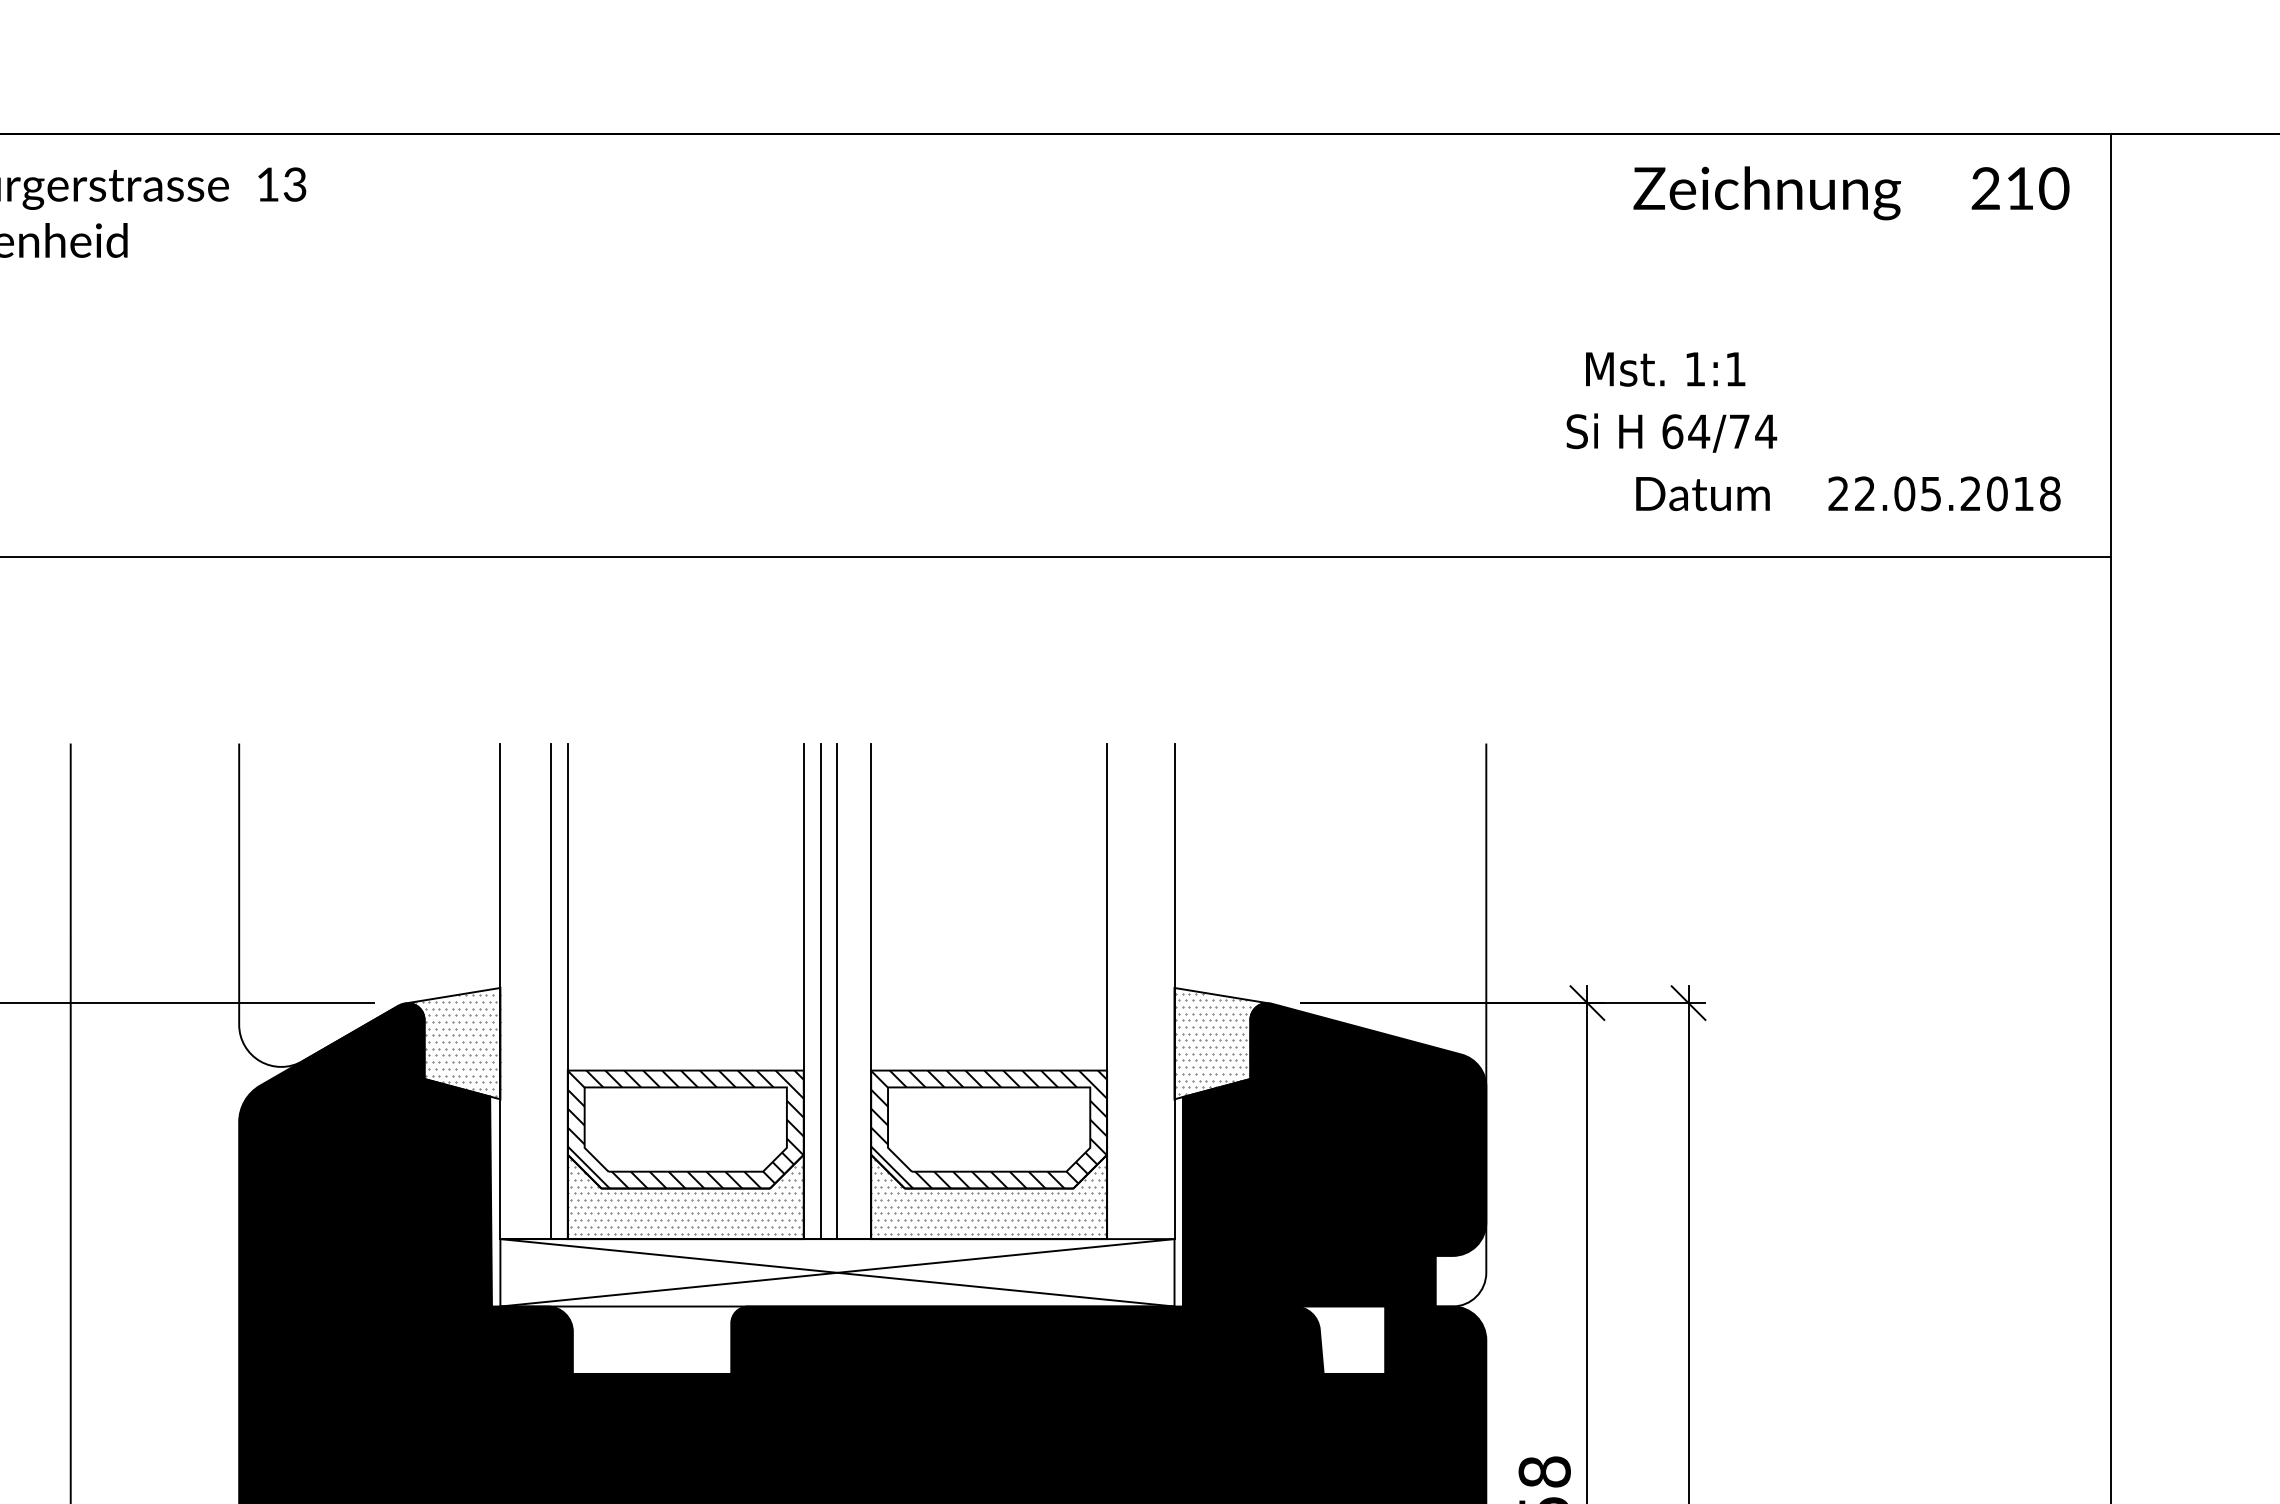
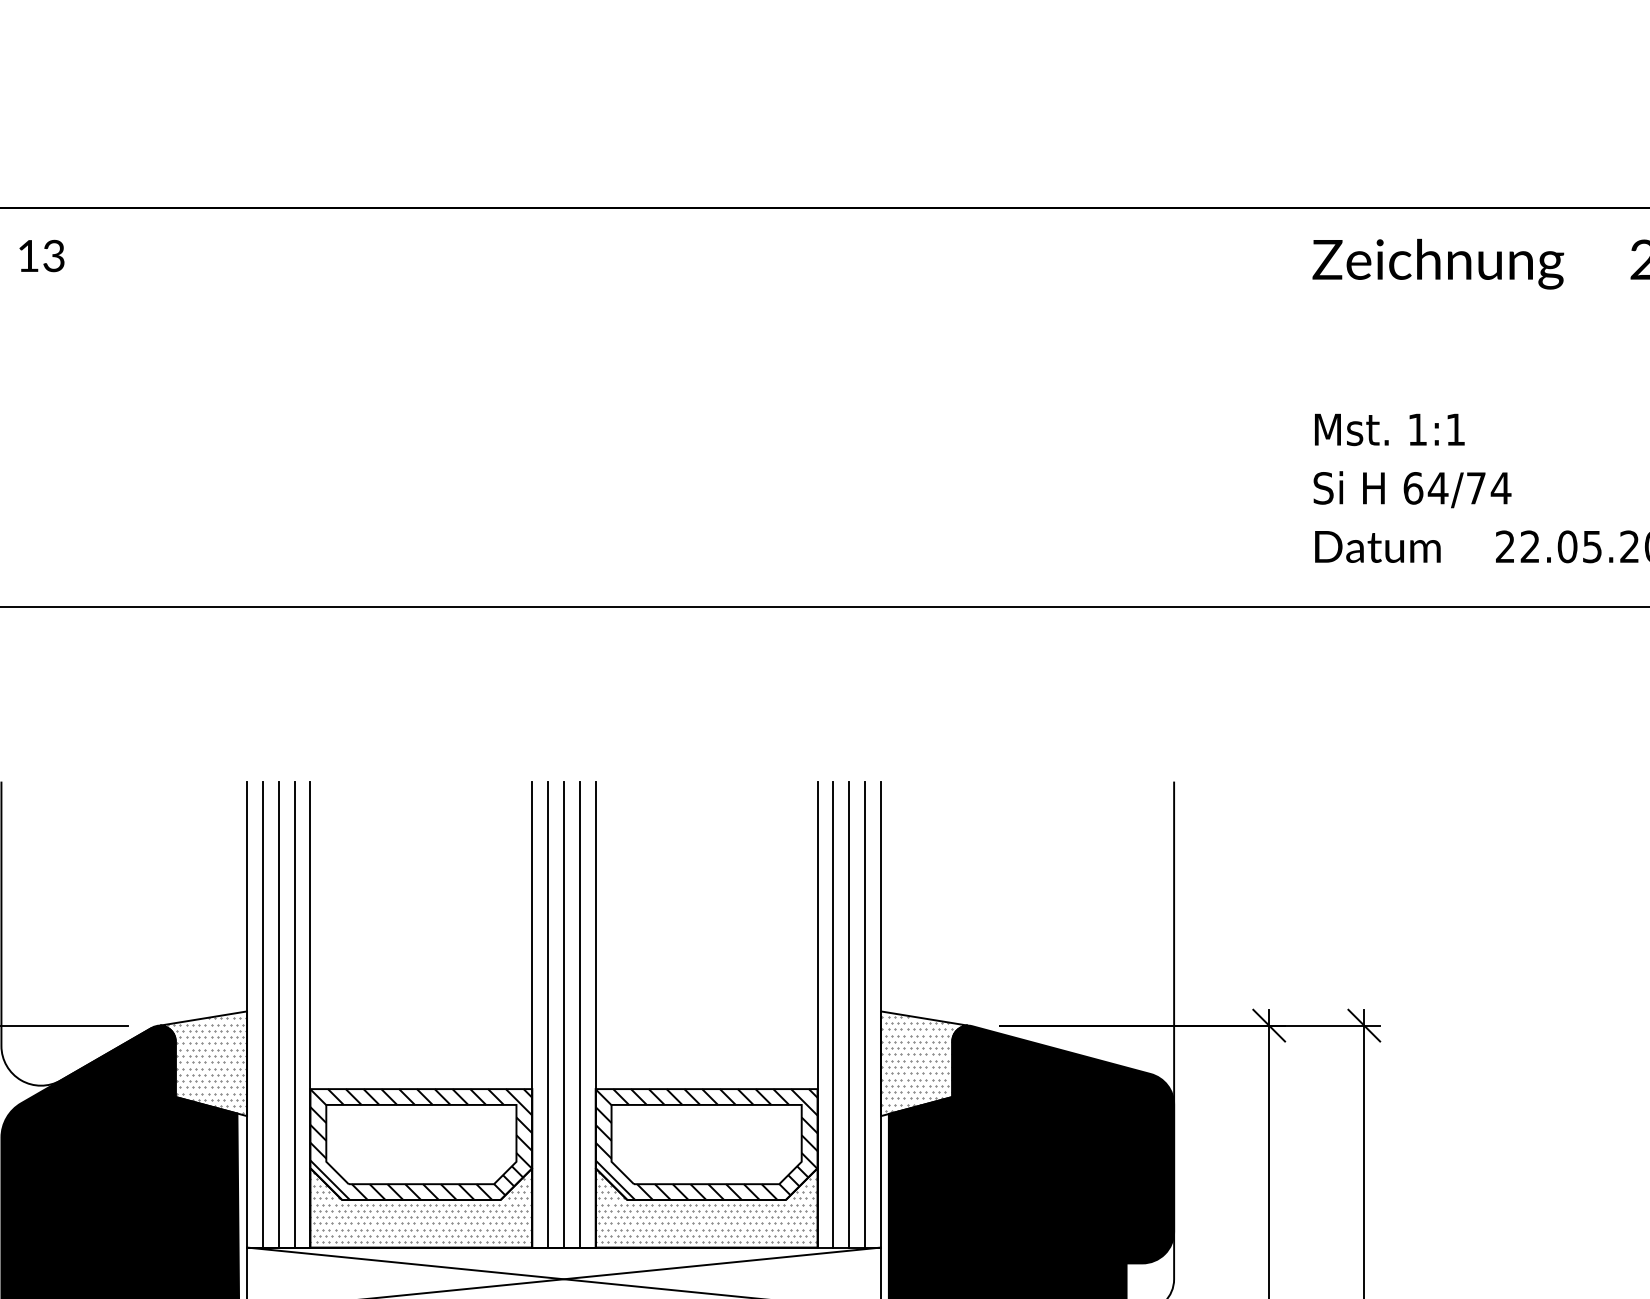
text: (1665, 369) -> (1389, 429), moved
text: (1671, 432) -> (1412, 489), moved
line: (517, 991) -> (263, 1014), added
line: (534, 991) -> (279, 1014), added
line: (854, 991) -> (580, 1014), added
line: (1123, 991) -> (832, 1014), added
line: (1140, 991) -> (848, 1014), added
line: (1157, 991) -> (864, 1014), added

